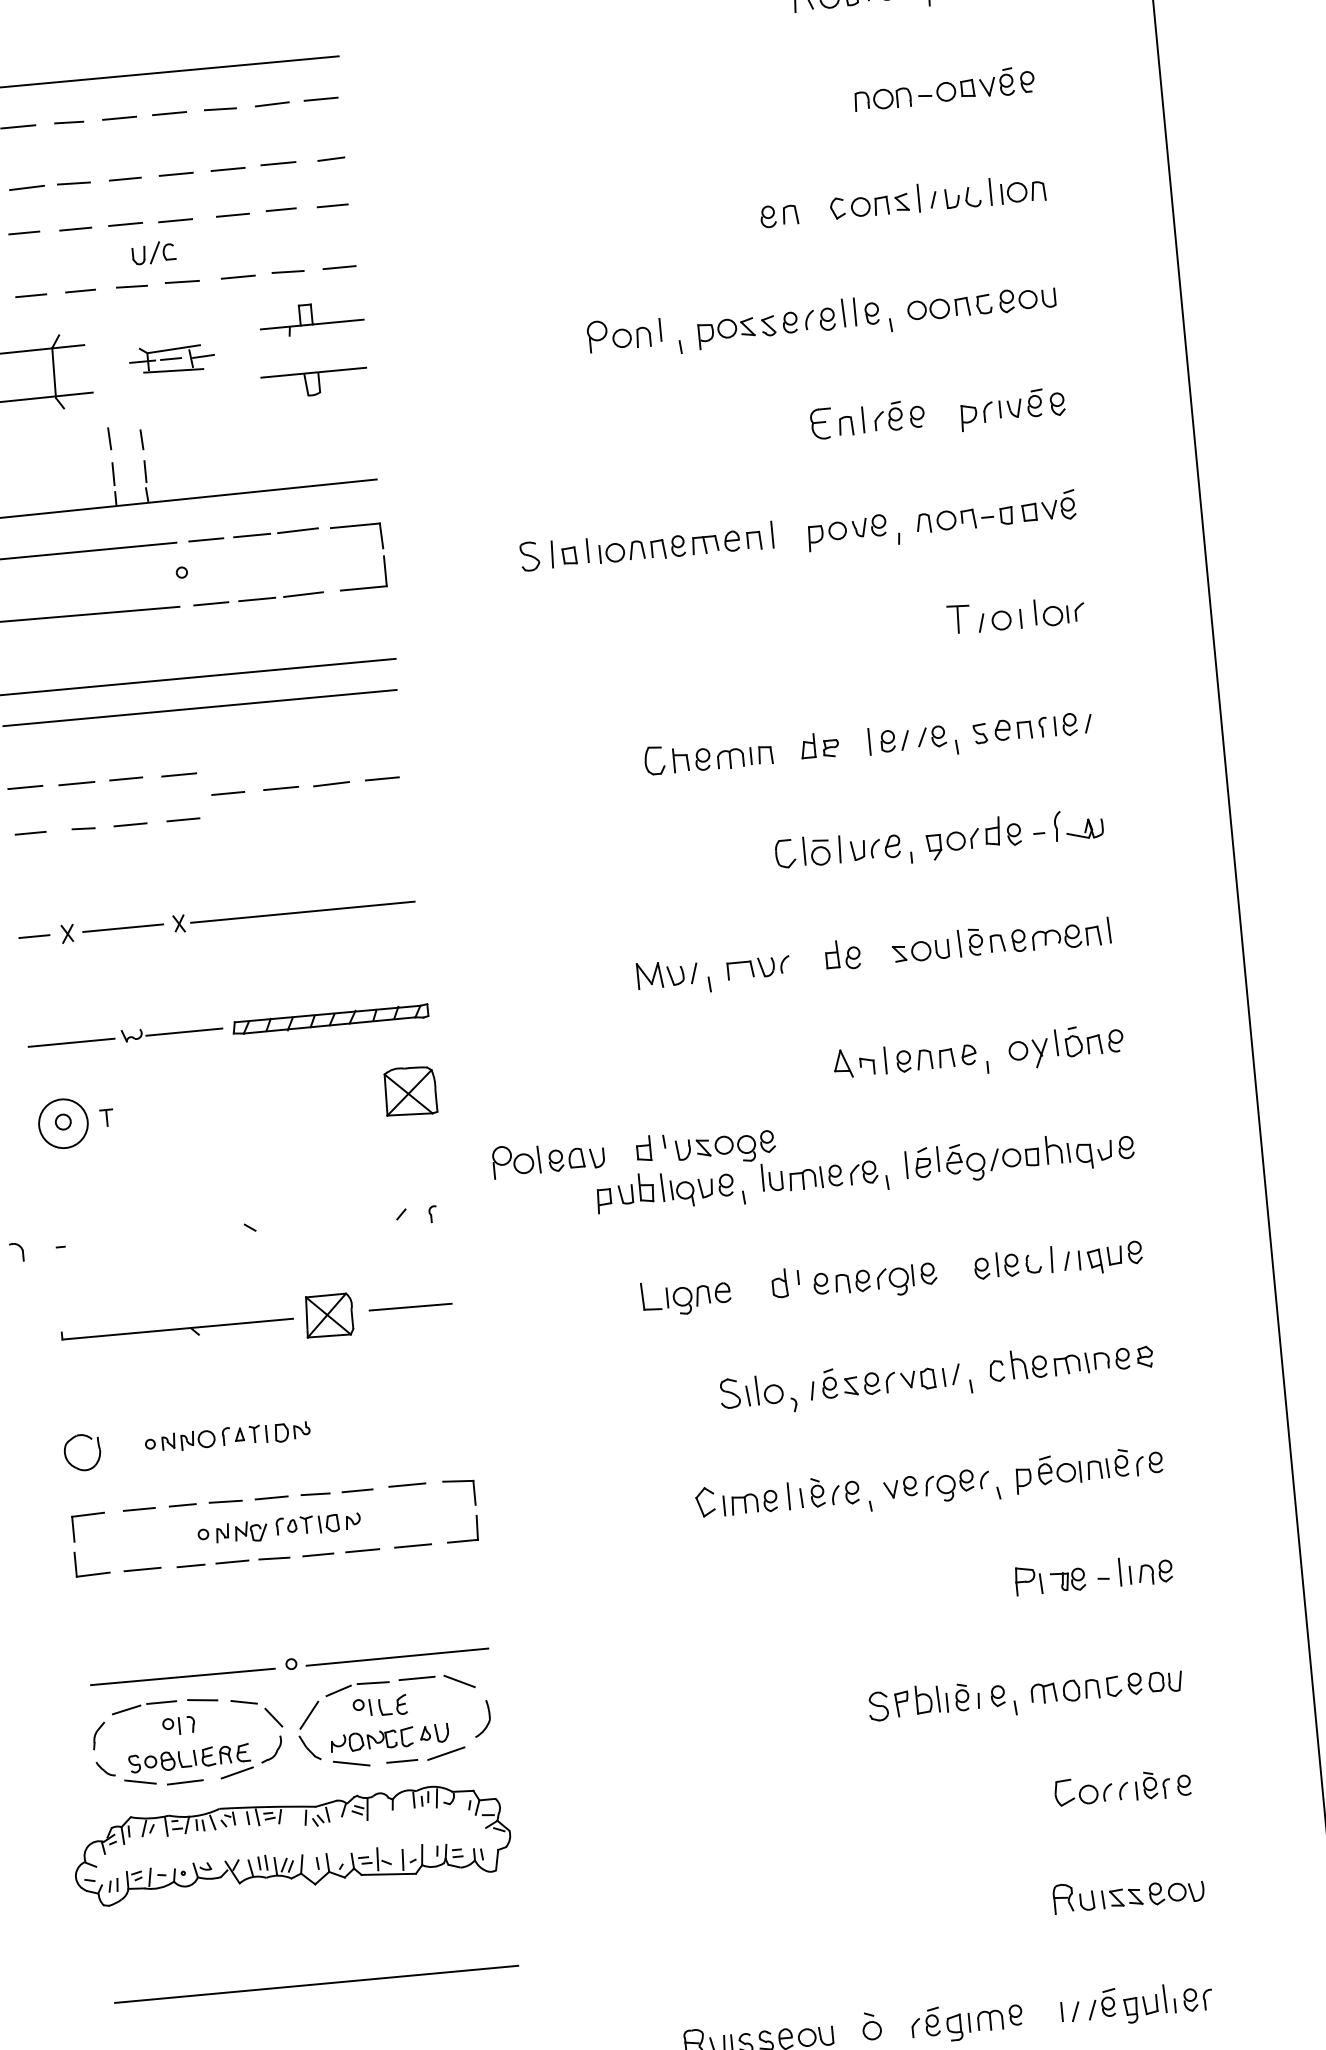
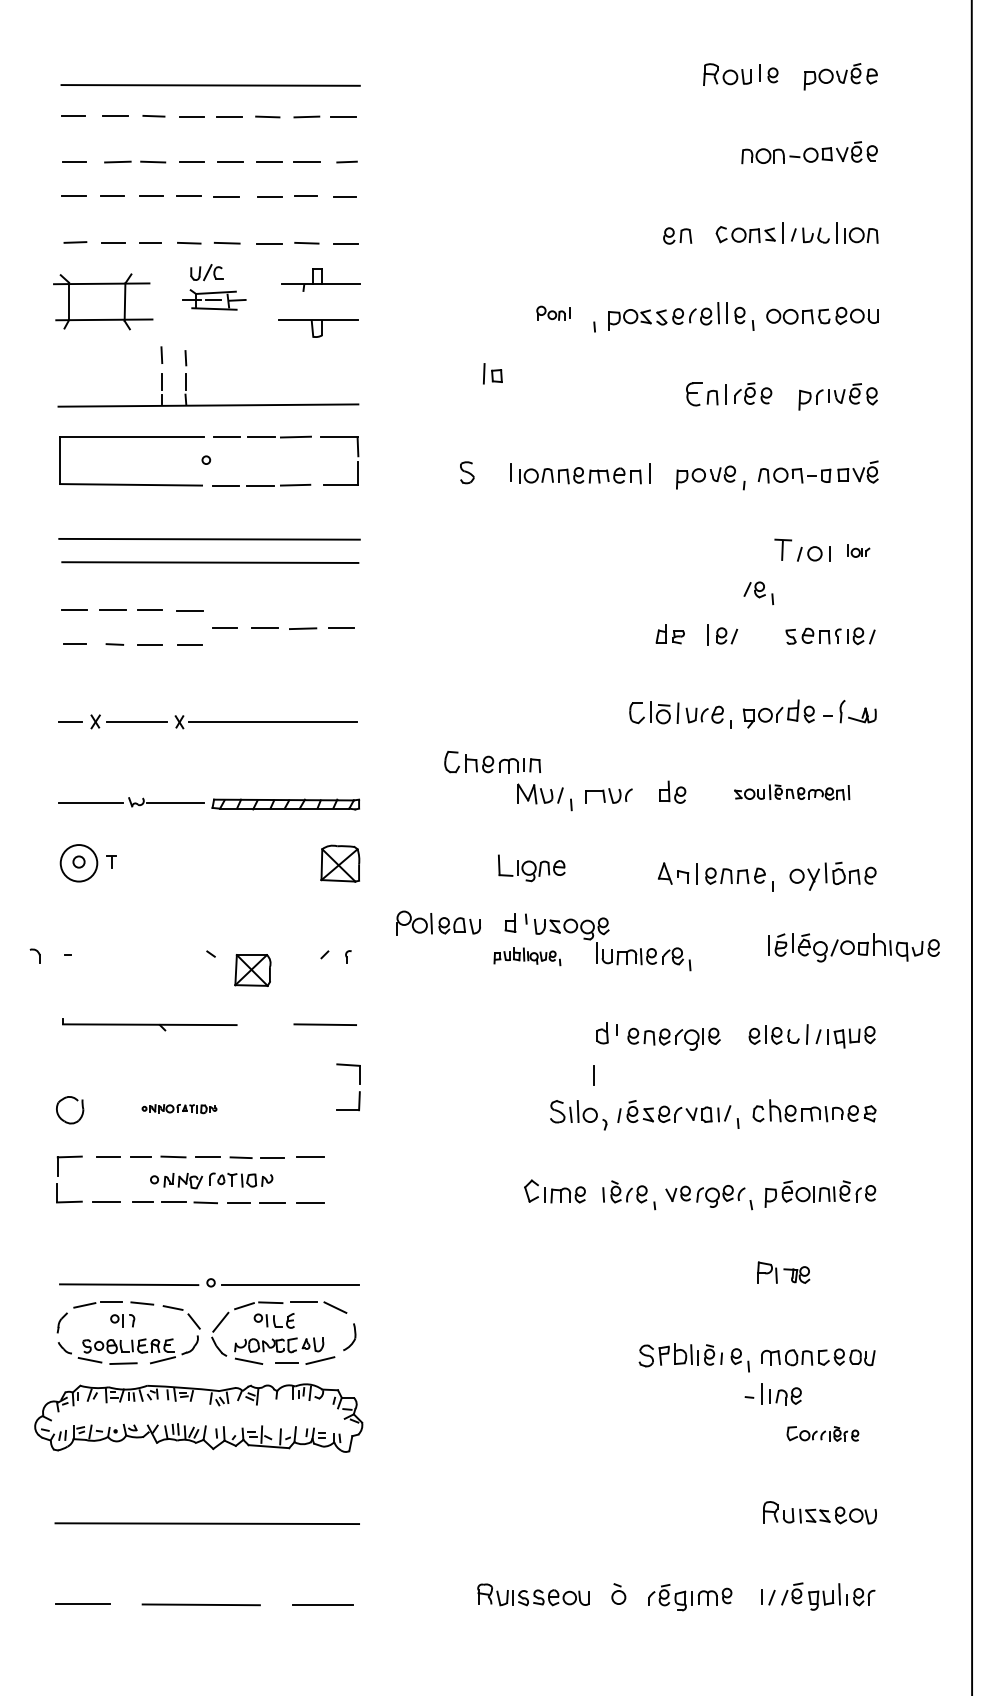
part: (153, 252) -> (206, 272), moved
part: (624, 334) -> (553, 313), size x0.6
part: (563, 553) -> (492, 373), moved
part: (1059, 610) -> (858, 550), size x0.6
part: (937, 740) -> (758, 592), moved
part: (708, 756) -> (492, 762), moved
part: (1000, 940) -> (791, 792), size x0.7
part: (1019, 1156) -> (853, 947), moved
part: (670, 1191) -> (527, 956), size x0.6
part: (685, 1296) -> (531, 868), moved
part: (328, 1315) -> (252, 970), moved
part: (227, 1436) -> (179, 1108), size x0.6
line: (787, 1496) -> (593, 1075), moved
part: (475, 1505) -> (359, 1084), moved
part: (1133, 1572) -> (772, 1394), moved
part: (1122, 1787) -> (822, 1433), size x0.7

